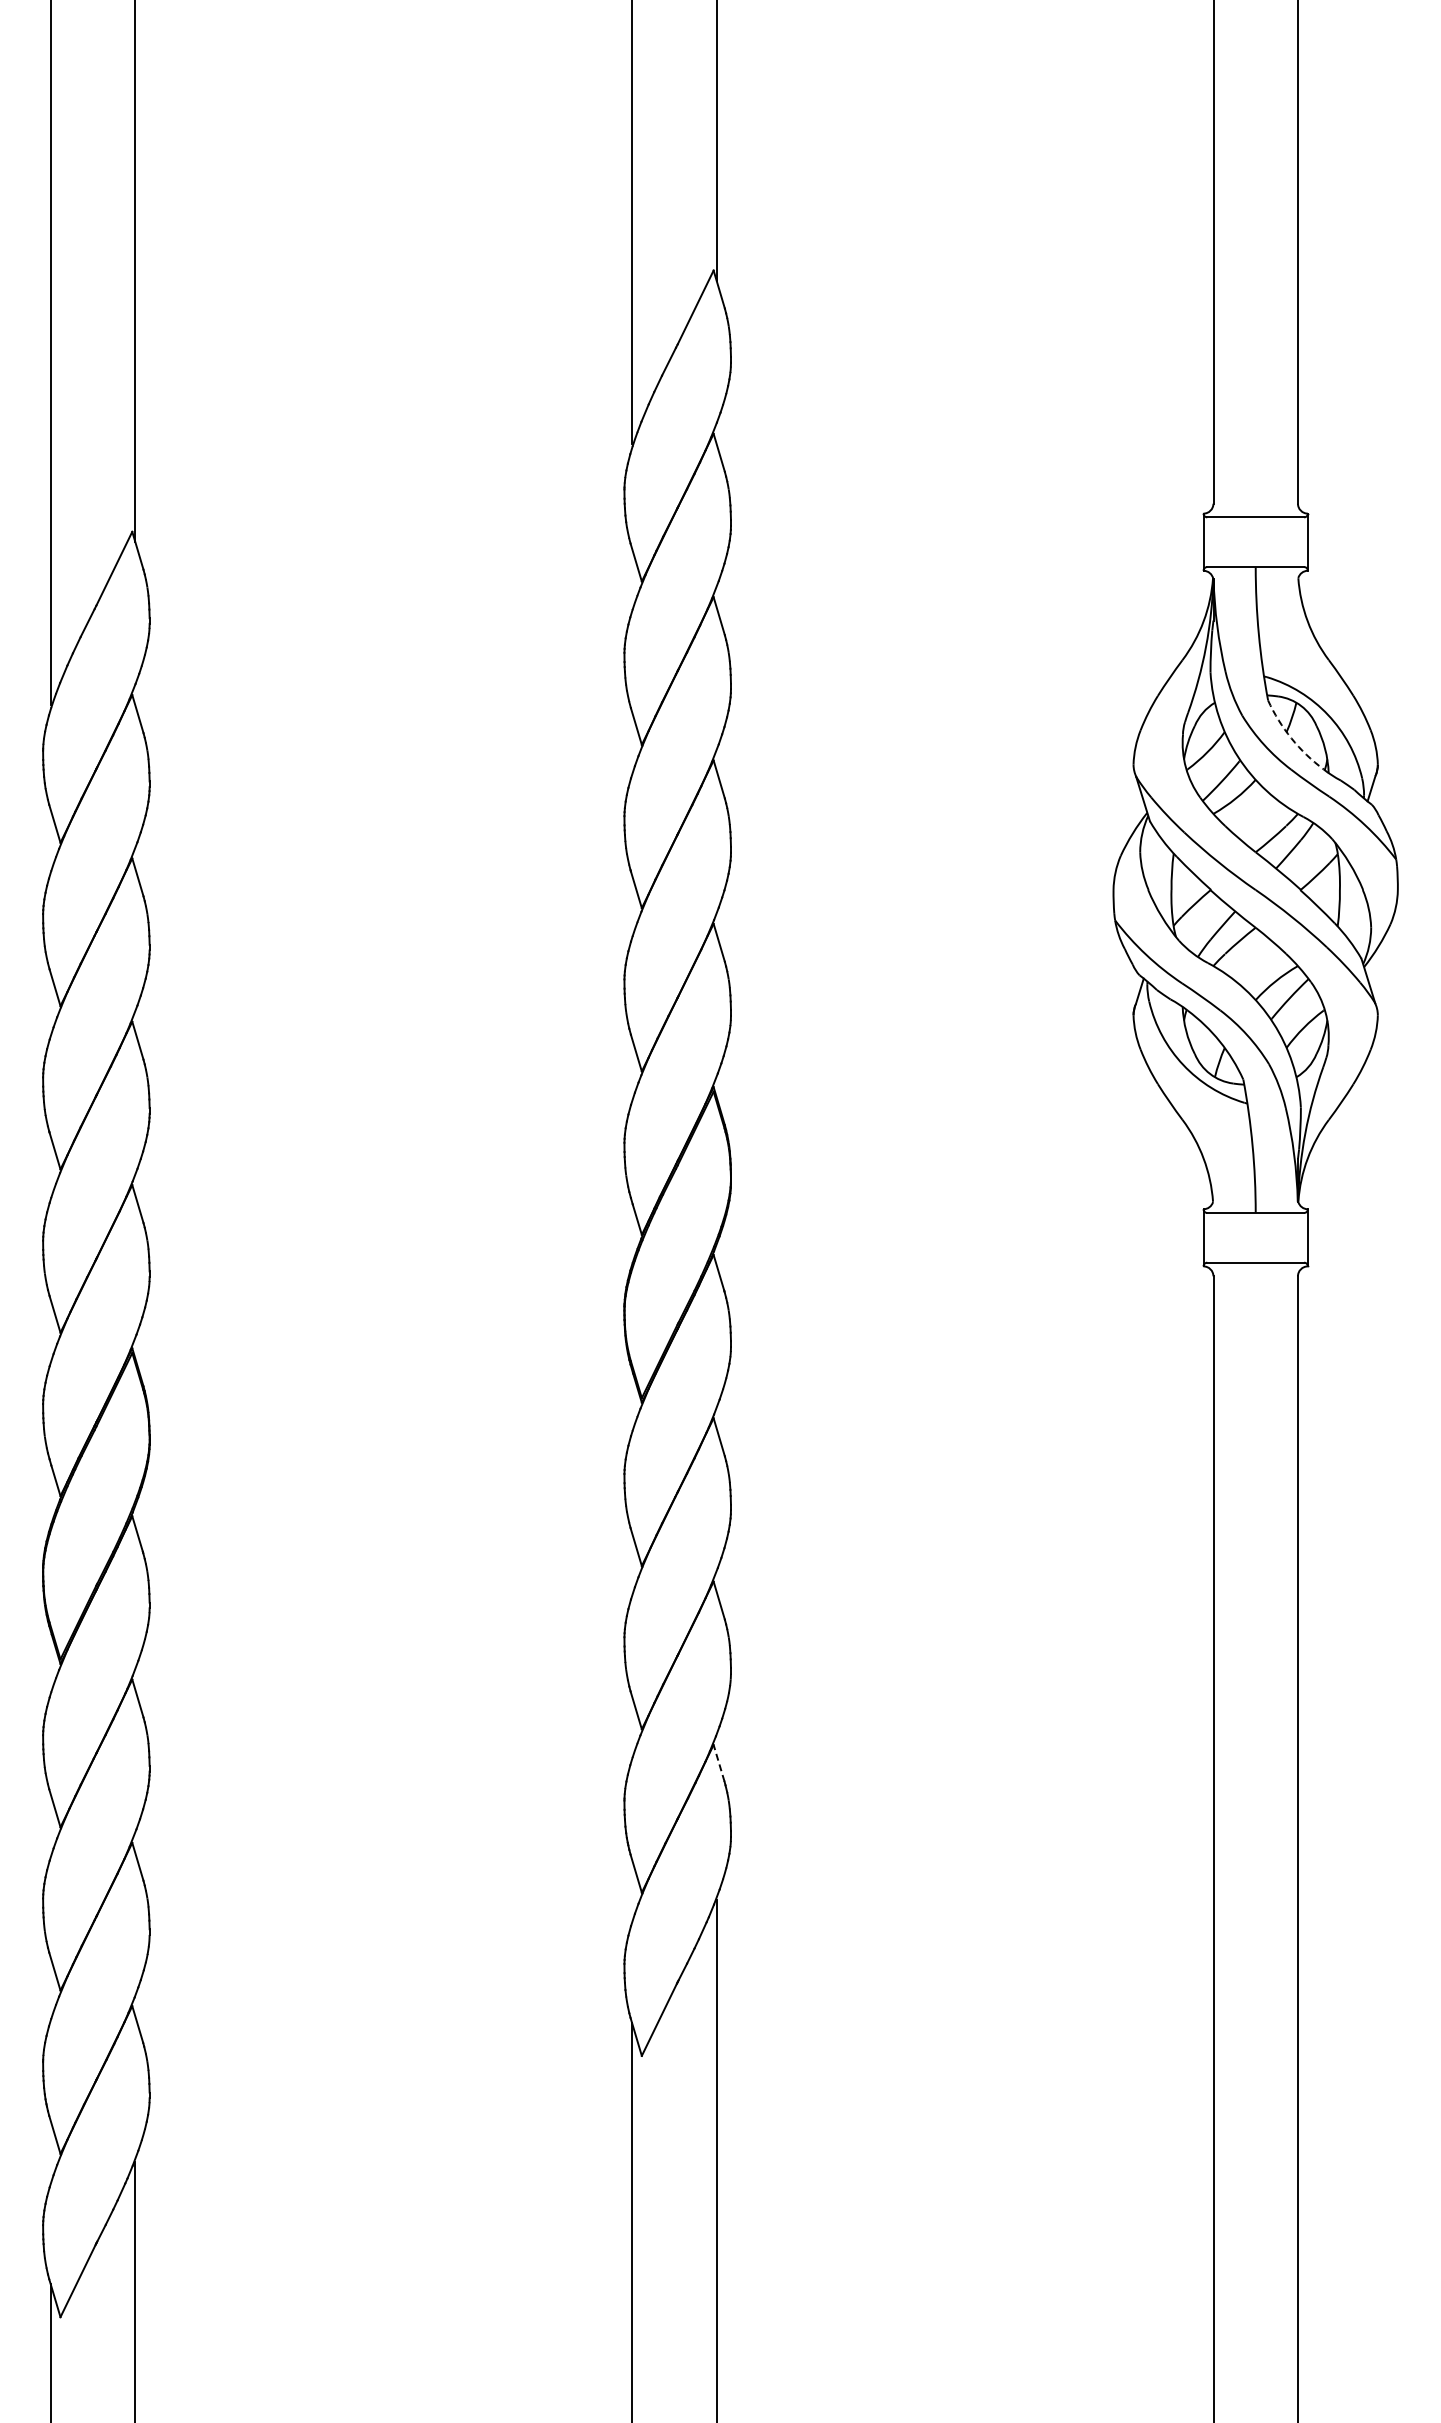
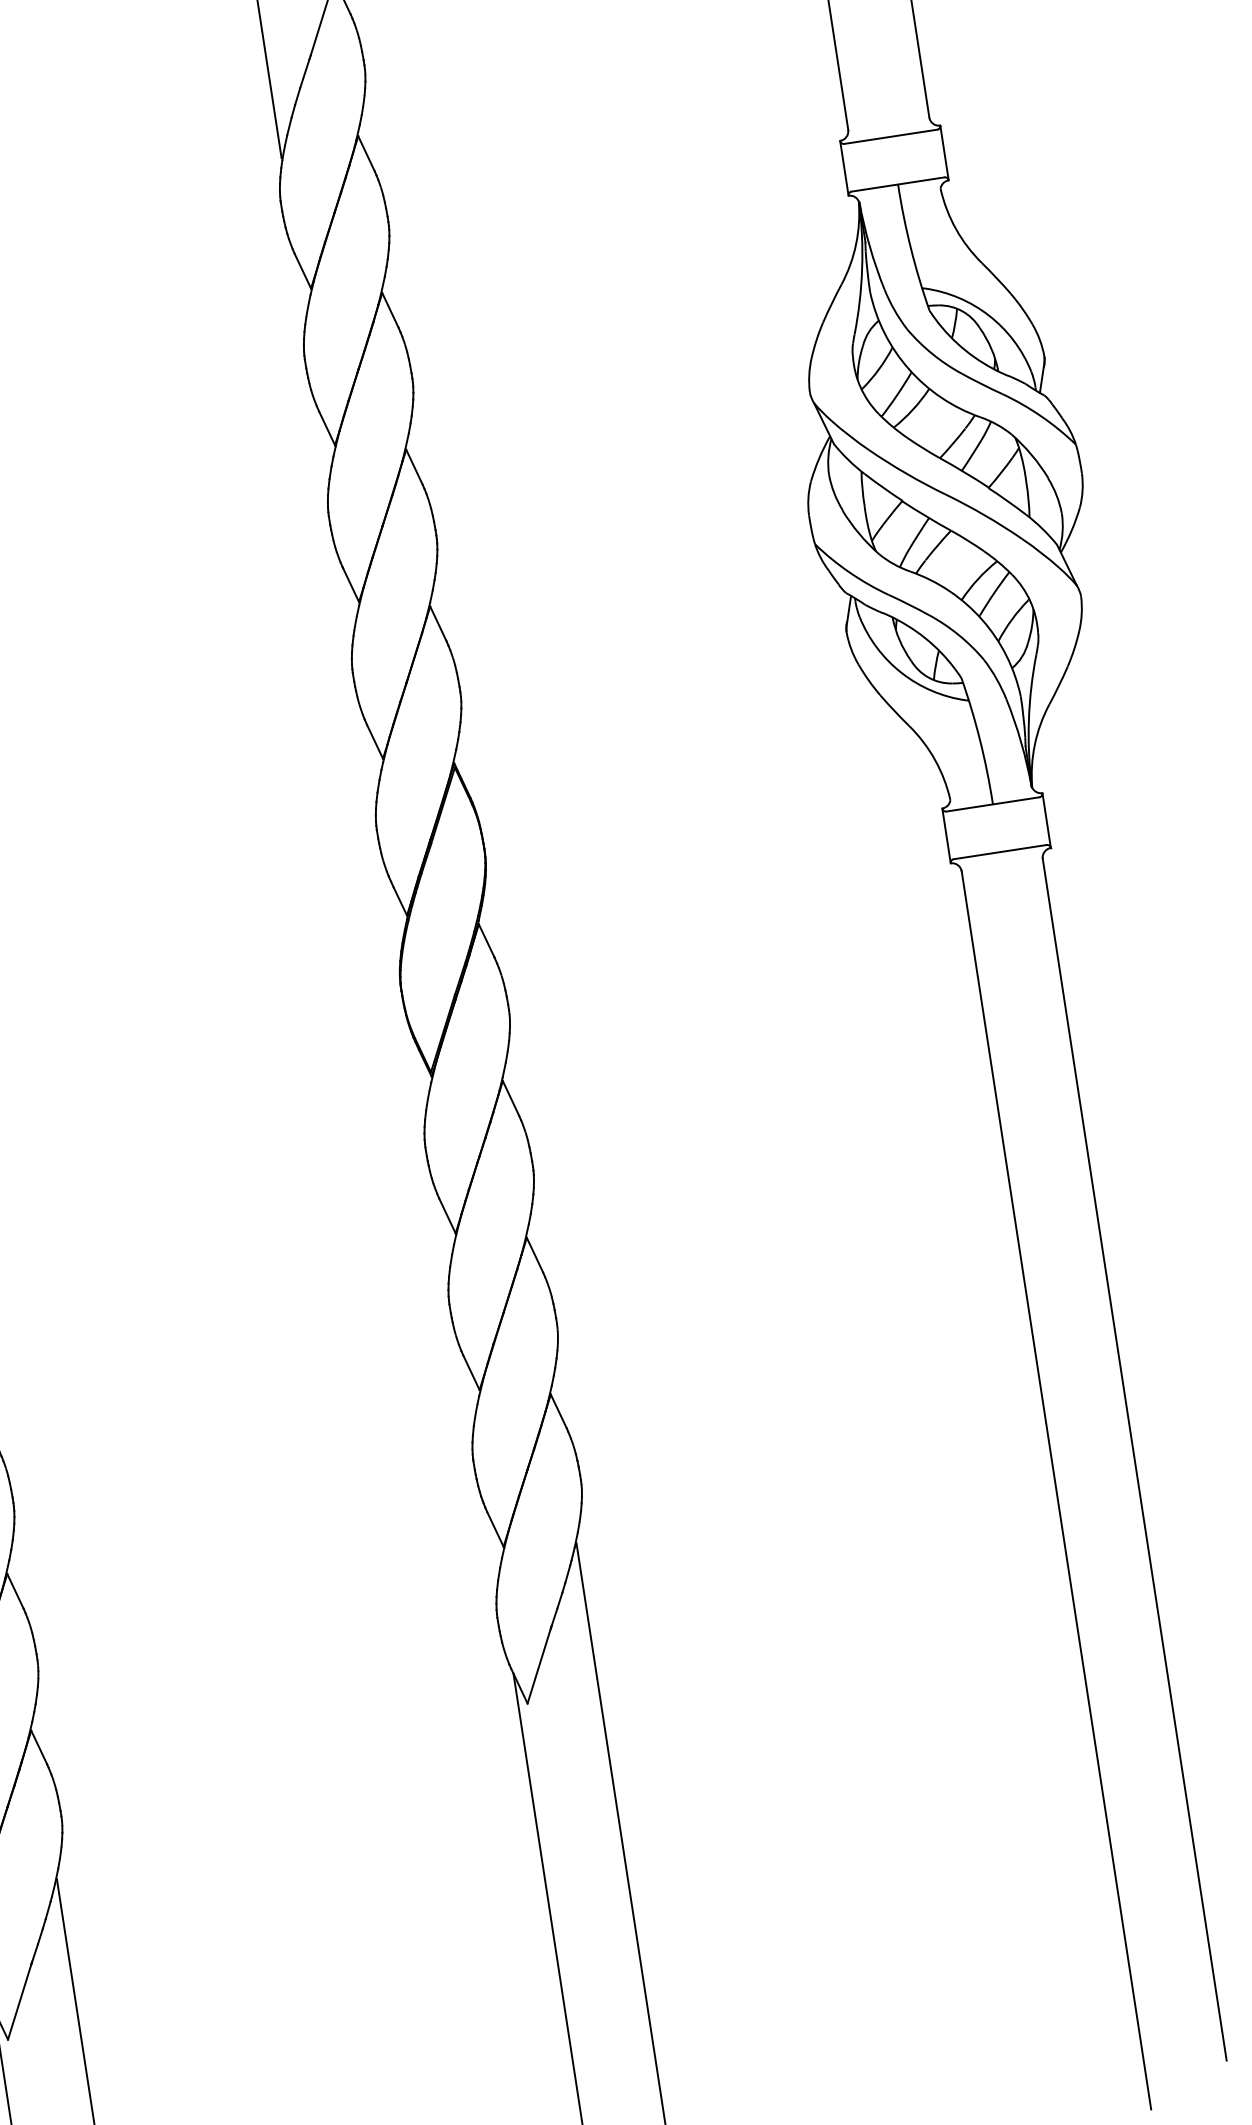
arc: (1291, 738) -> (957, 343), dashed -> solid
line: (718, 1762) -> (558, 1410), dashed -> solid

